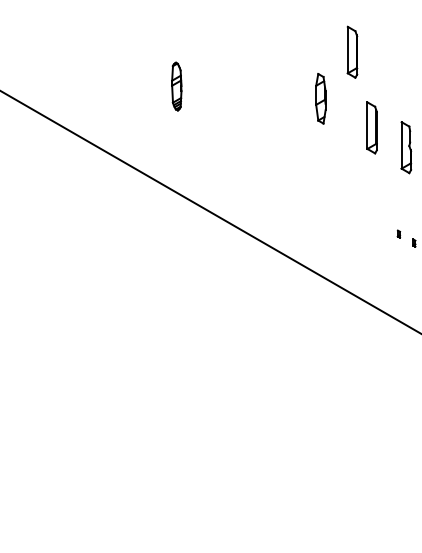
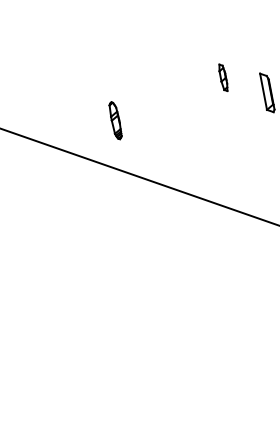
part: (352, 51) -> (240, 36), removed
part: (176, 86) -> (115, 120), moved
part: (320, 98) -> (223, 77), size x0.7

